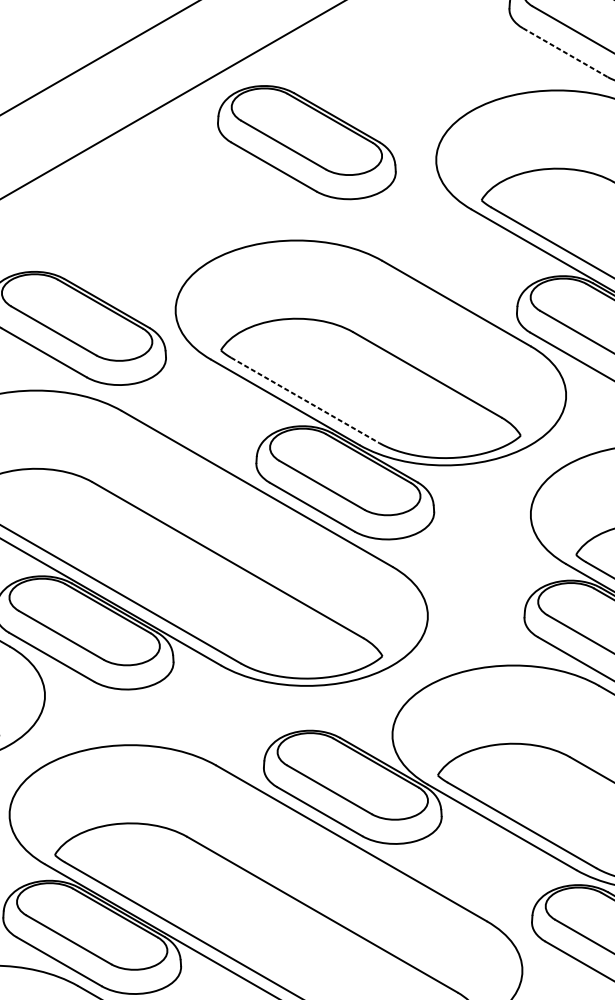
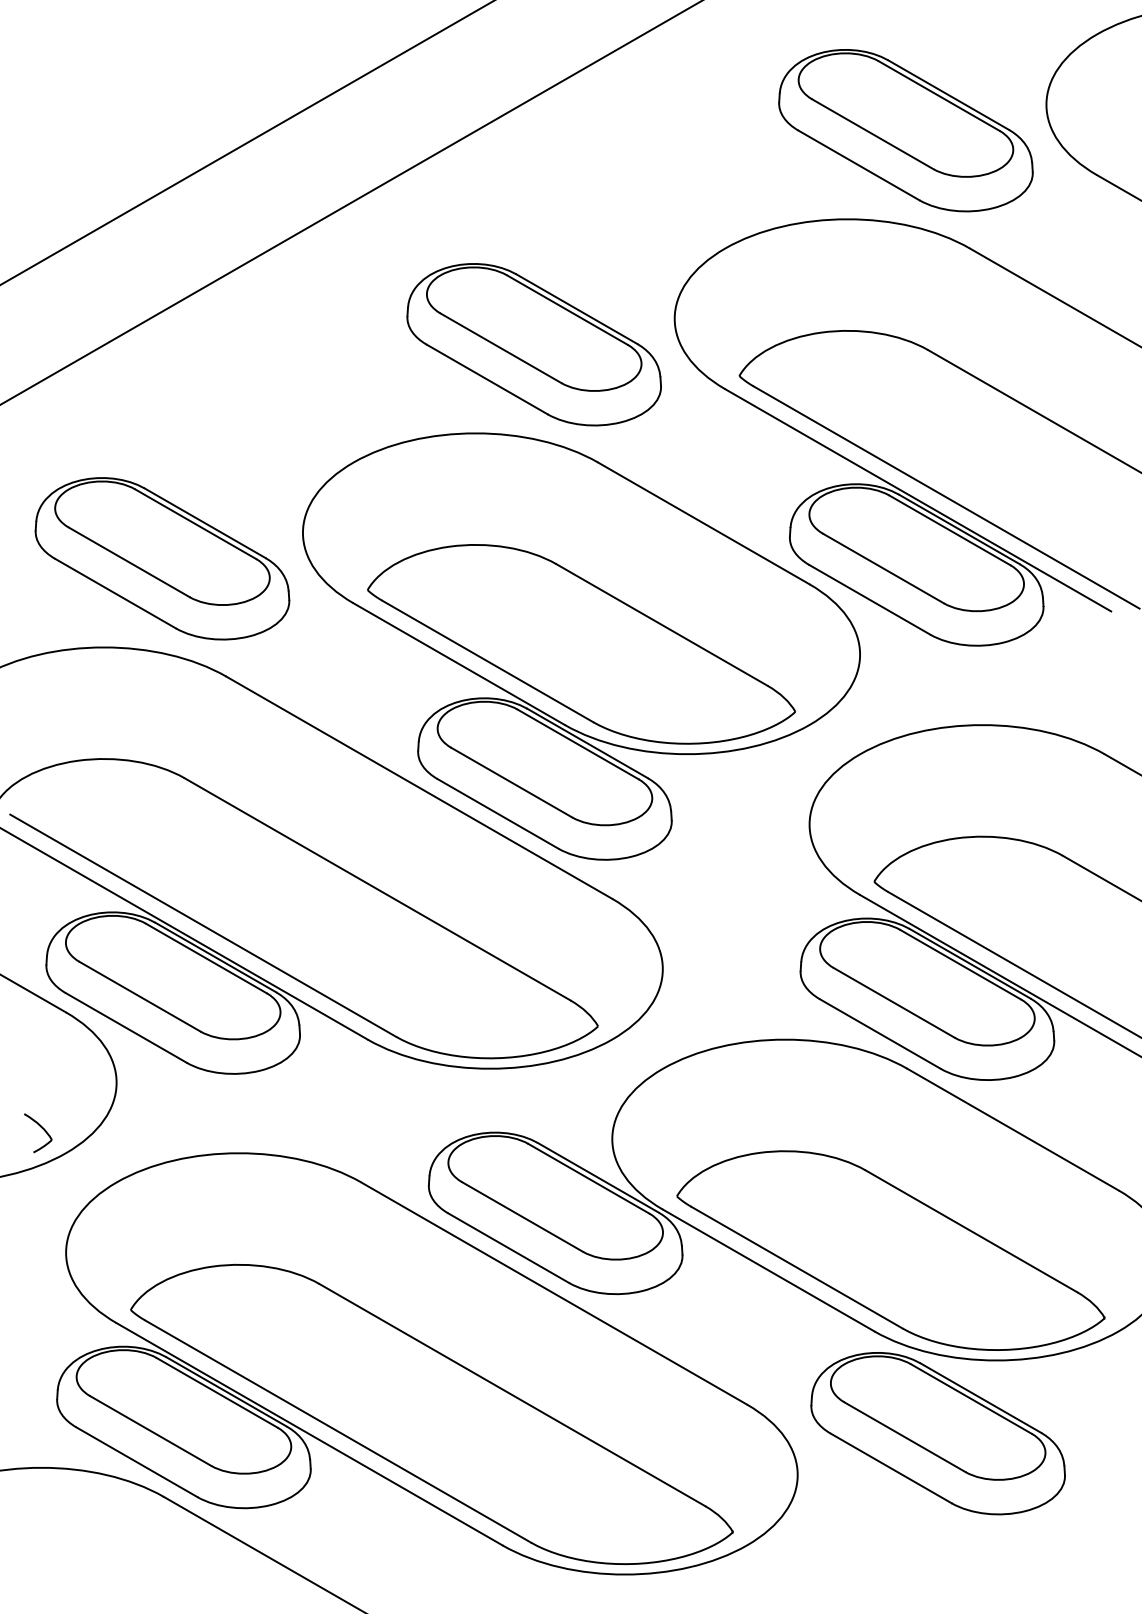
line: (565, 52) -> (859, 165), dashed -> solid
part: (306, 142) -> (533, 344), moved
line: (304, 400) -> (487, 661), dashed -> solid

